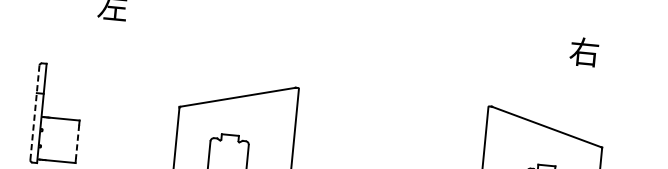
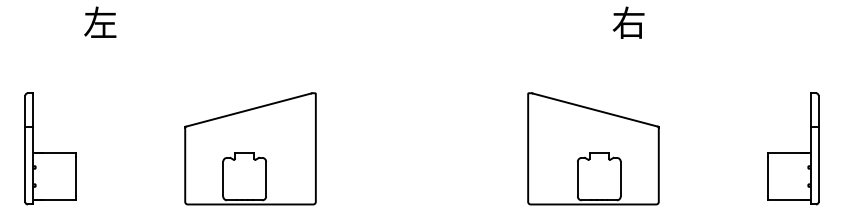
line: (35, 112) -> (25, 148), dashed -> solid
line: (77, 142) -> (75, 177), dashed -> solid

